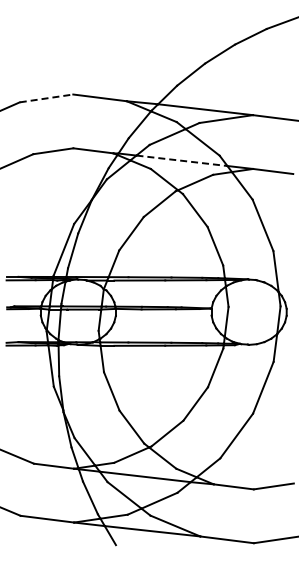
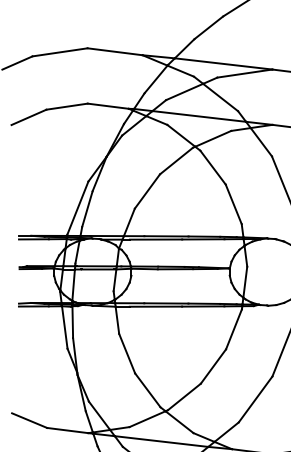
line: (47, 98) -> (61, 52), dashed -> solid
line: (181, 160) -> (198, 116), dashed -> solid

